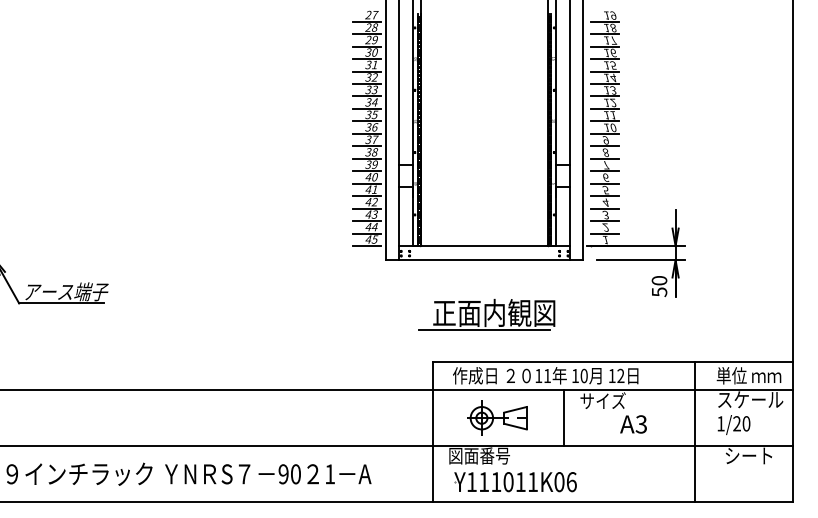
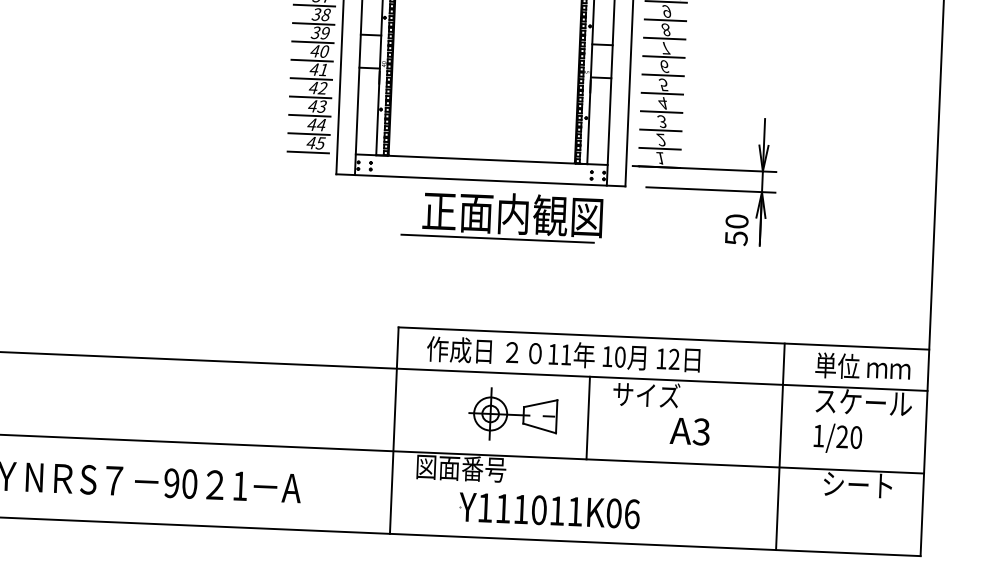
part: (486, 314) -> (501, 215), moved
part: (497, 417) -> (513, 413), moved
part: (515, 482) -> (549, 511), moved

